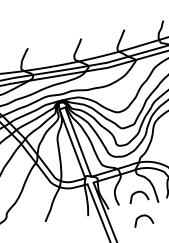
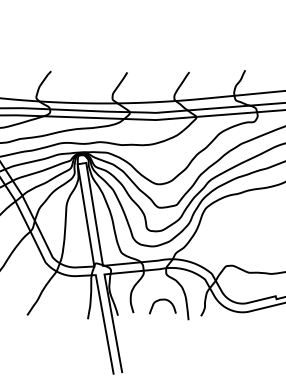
curve: (142, 216) -> (162, 334), removed

